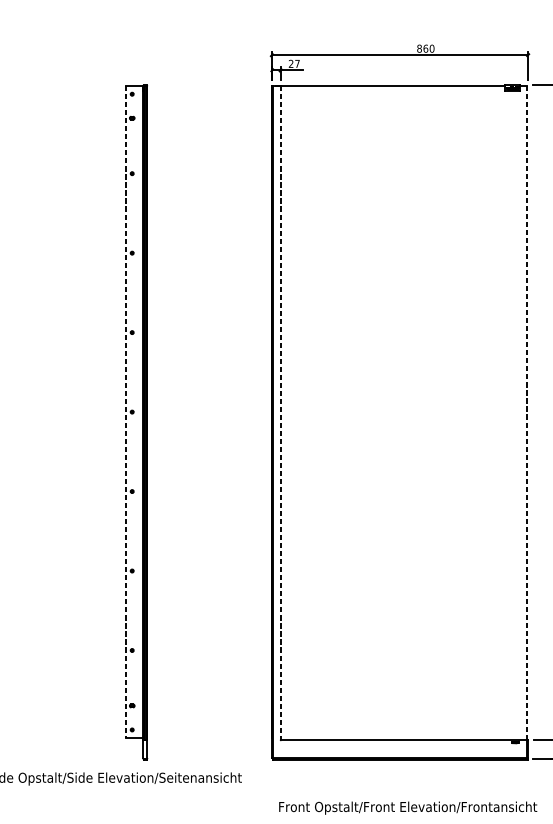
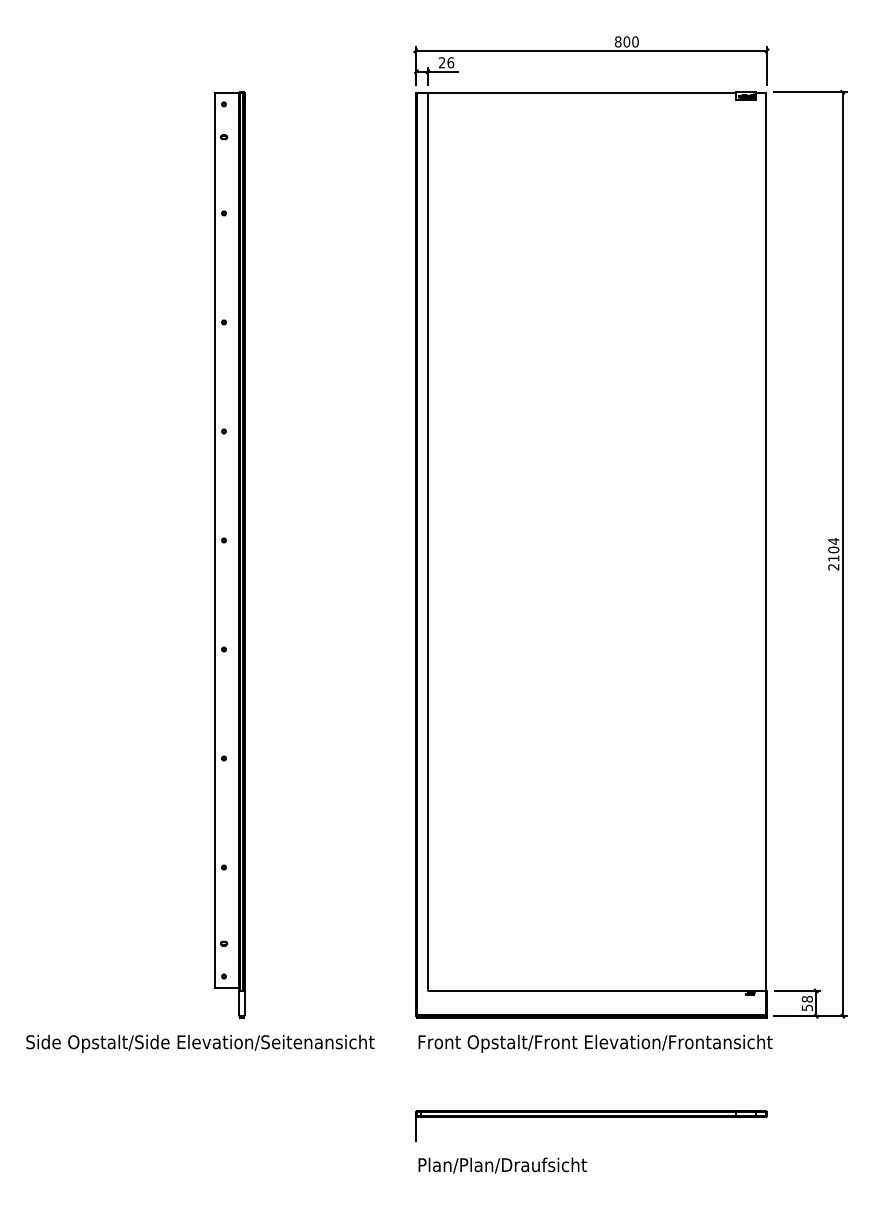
text: (425, 48) -> (626, 41), 860 -> 800
text: (297, 63) -> (450, 62), 27 -> 26
line: (125, 412) -> (215, 540), dashed -> solid
line: (280, 413) -> (427, 542), dashed -> solid
line: (527, 413) -> (766, 542), dashed -> solid
text: (408, 807) -> (595, 1043), moved

